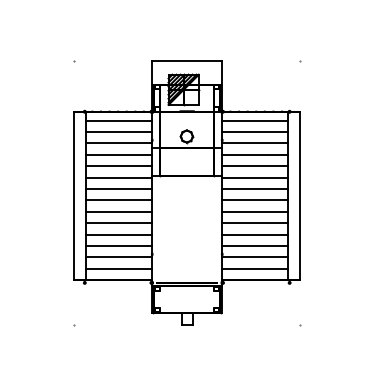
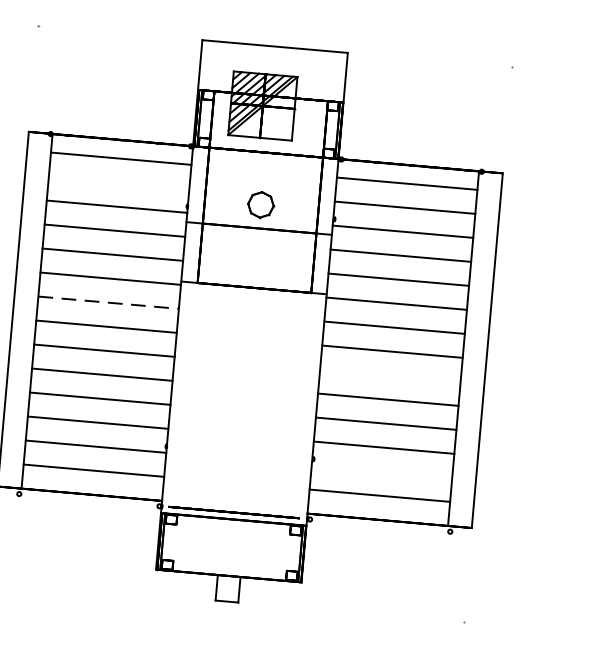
line: (118, 131) -> (118, 181), removed
line: (119, 188) -> (109, 301), solid -> dashed
line: (254, 211) -> (389, 375), removed
line: (254, 257) -> (381, 471), removed

